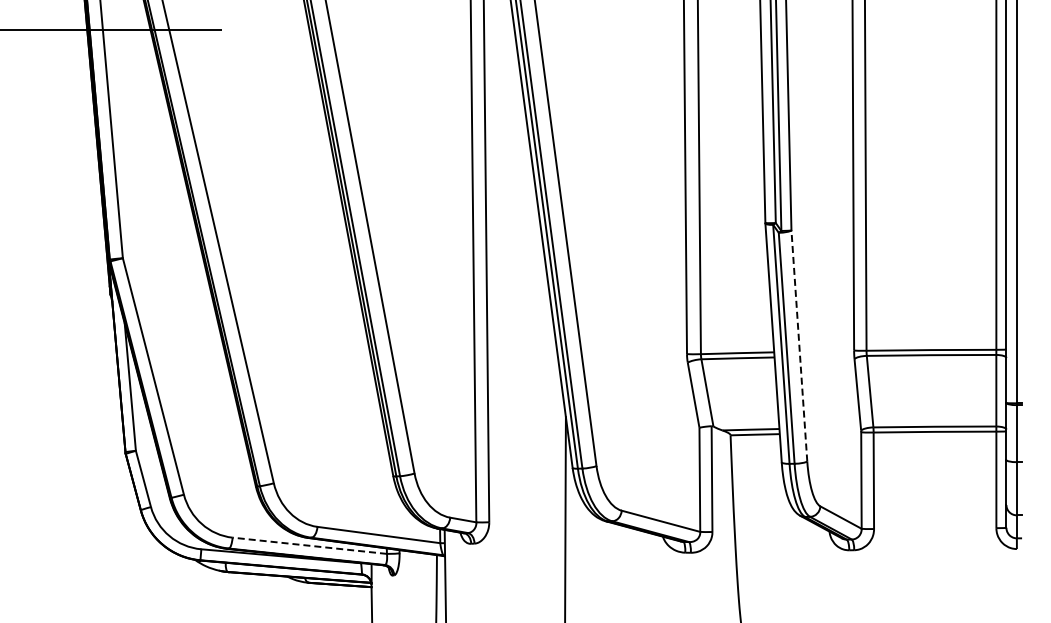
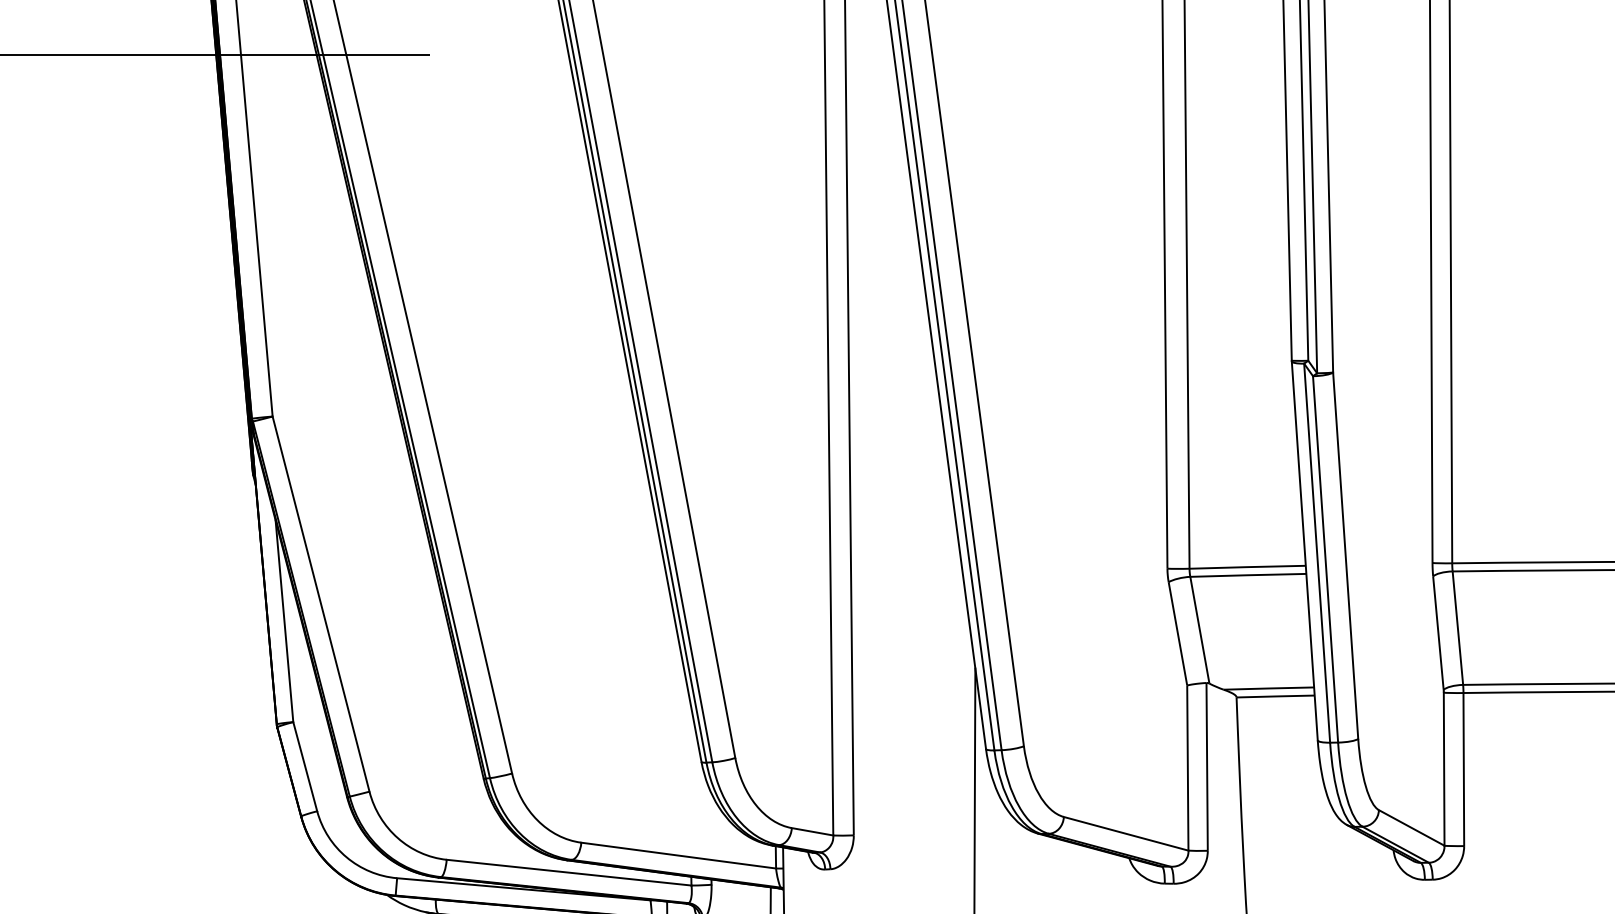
line: (799, 345) -> (1345, 554), dashed -> solid
line: (309, 545) -> (568, 872), dashed -> solid

